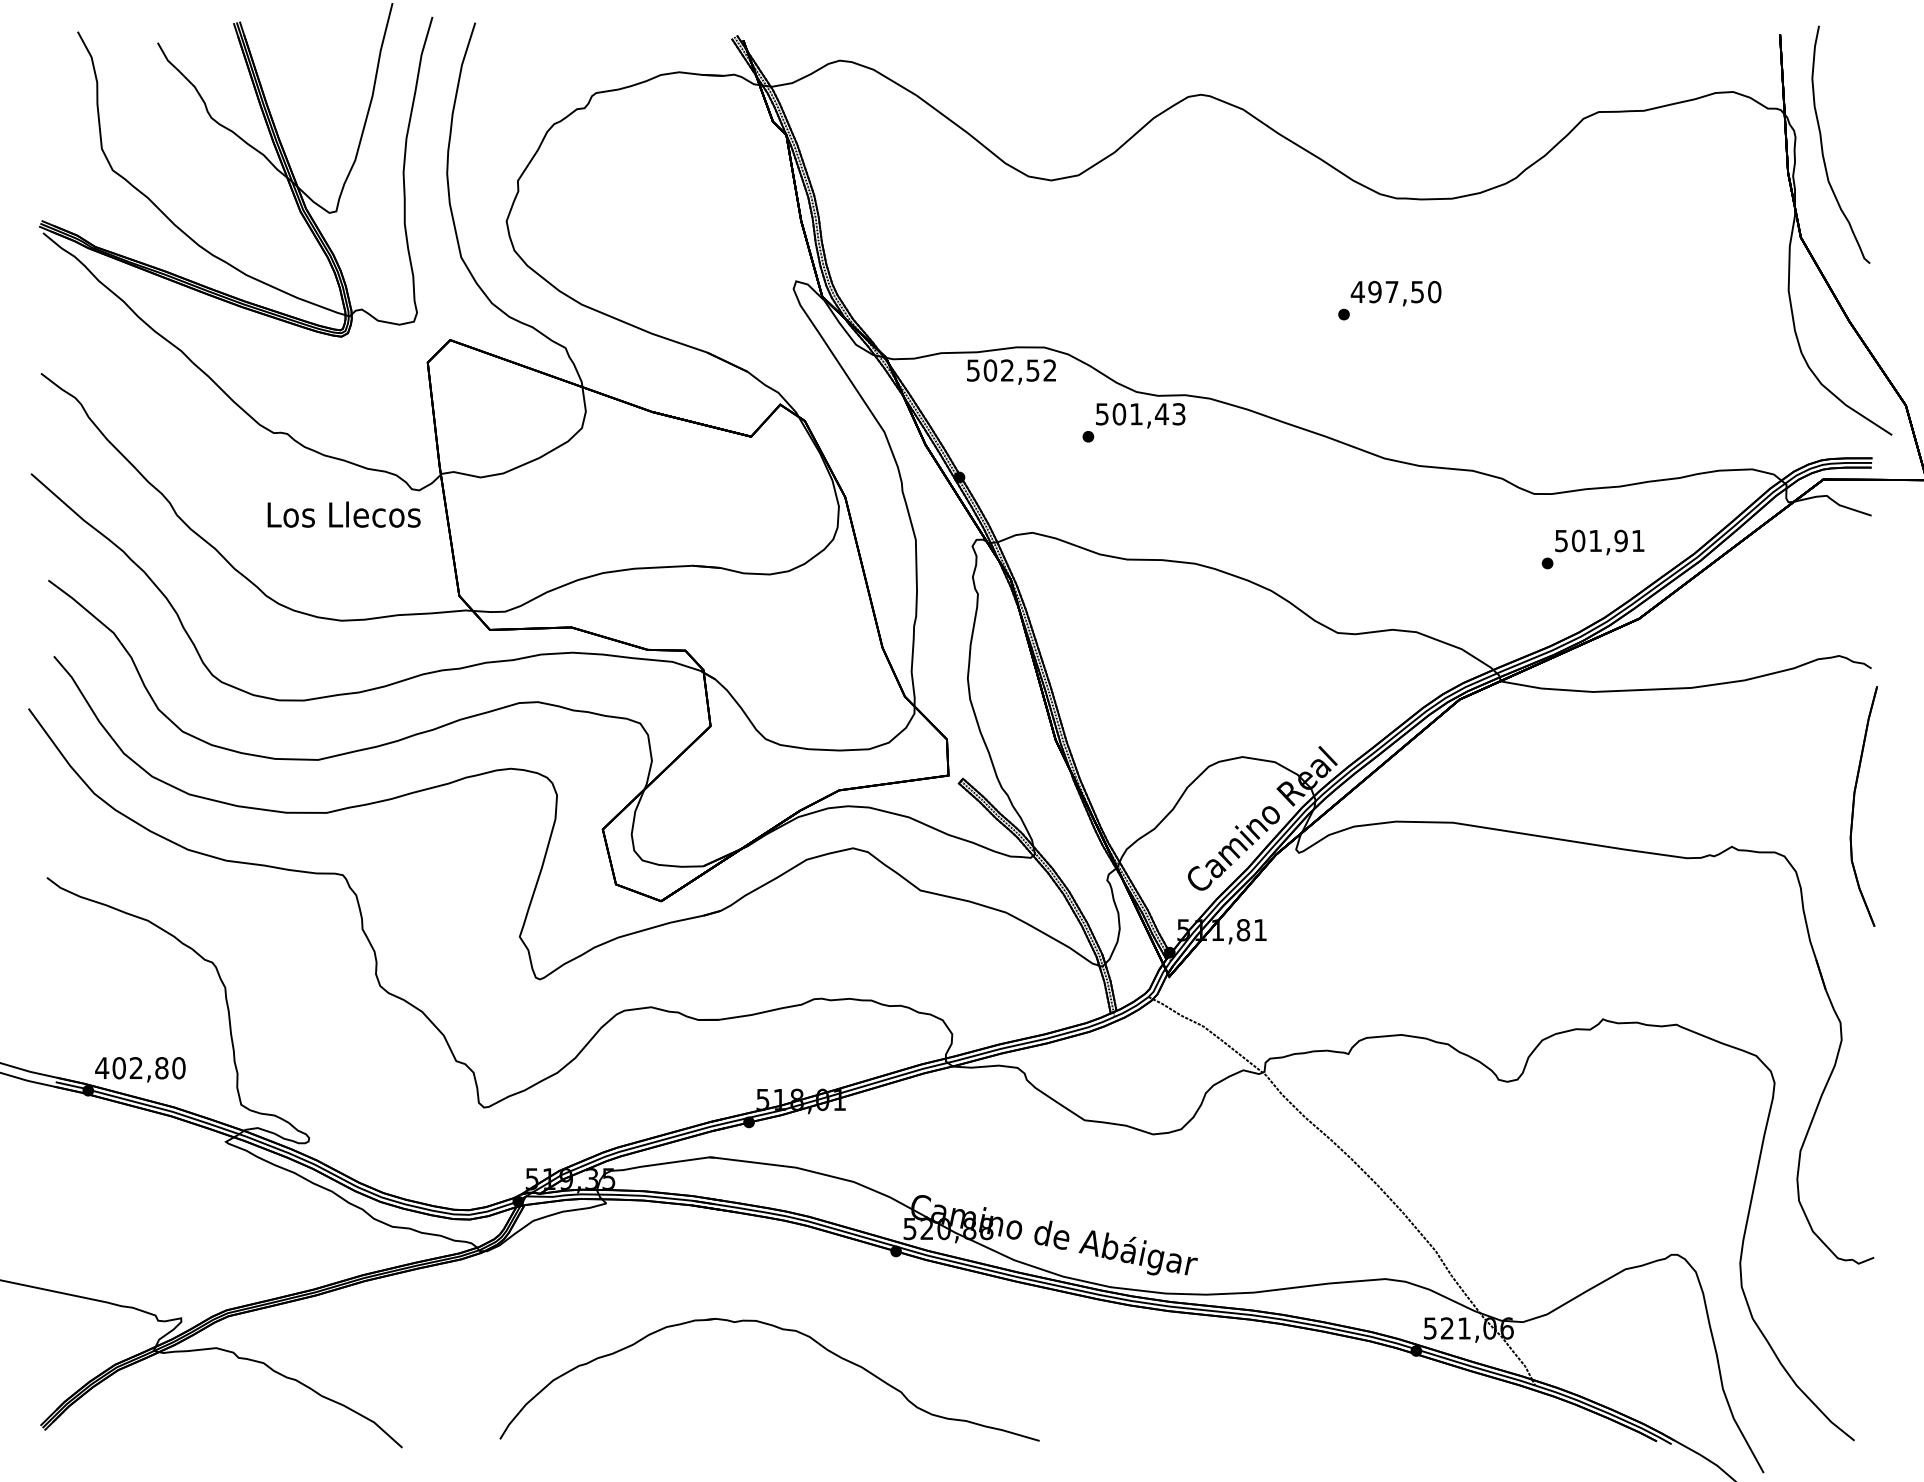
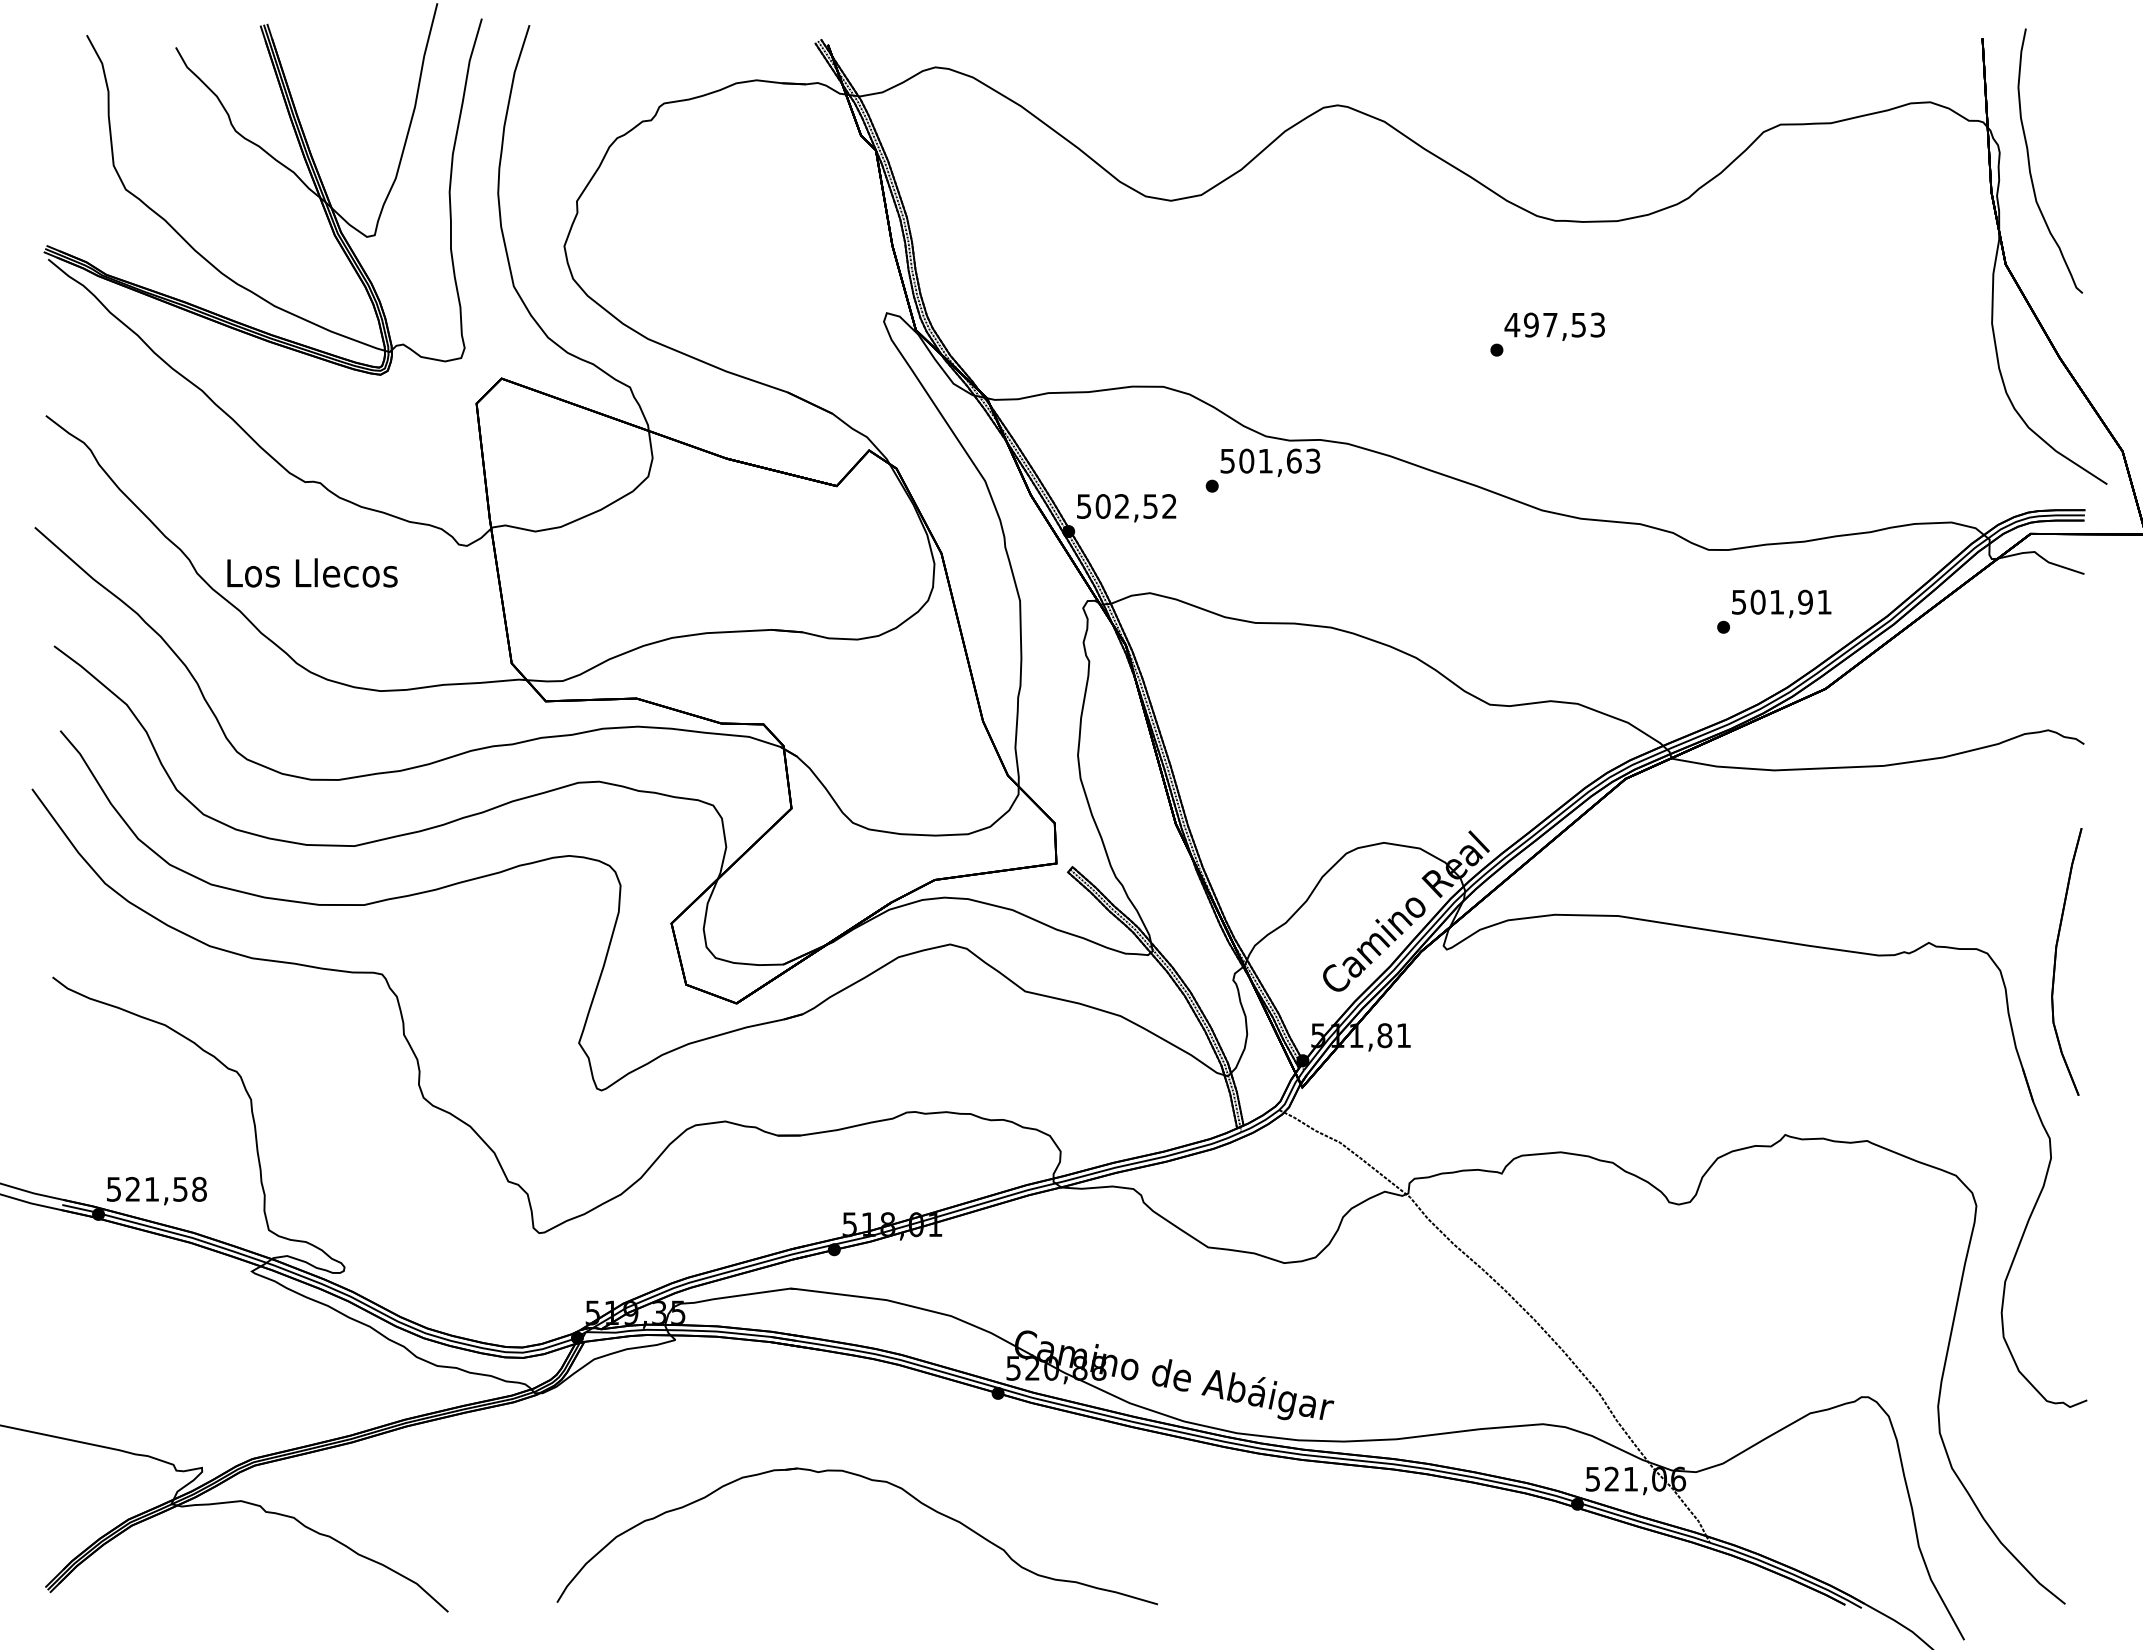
text: (1434, 291) -> (1597, 324), 497,50 -> 497,53
text: (1011, 372) -> (1126, 508), moved
text: (1162, 413) -> (1294, 460), 501,43 -> 501,63
text: (344, 514) -> (312, 572), moved
part: (1854, 805) -> (2056, 960), moved
text: (140, 1067) -> (156, 1188), 402,80 -> 521,58

